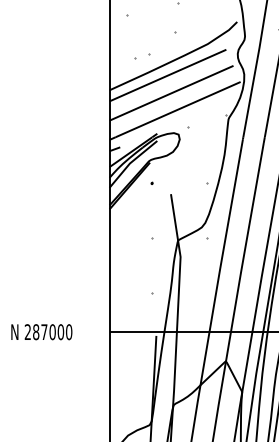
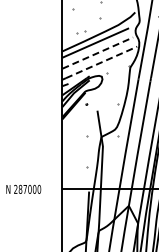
line: (171, 93) -> (97, 53), solid -> dashed
line: (178, 109) -> (101, 62), solid -> dashed

